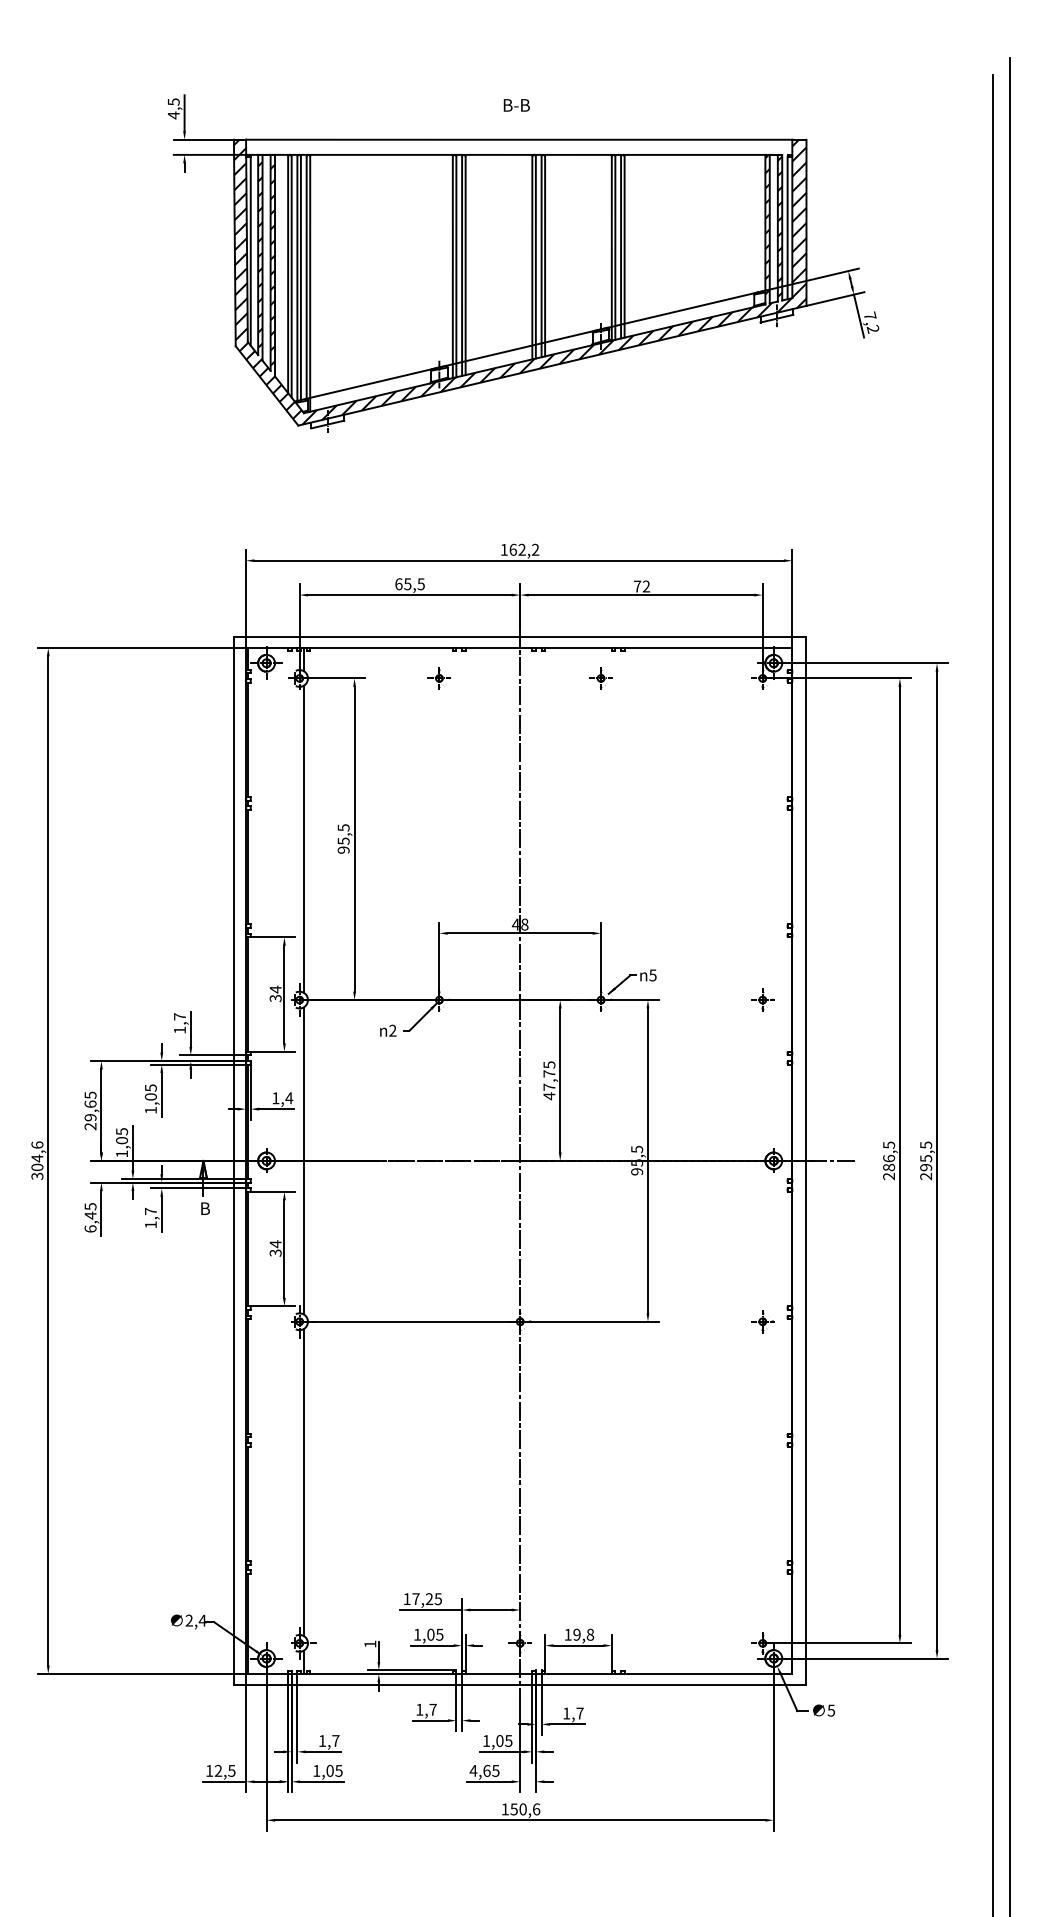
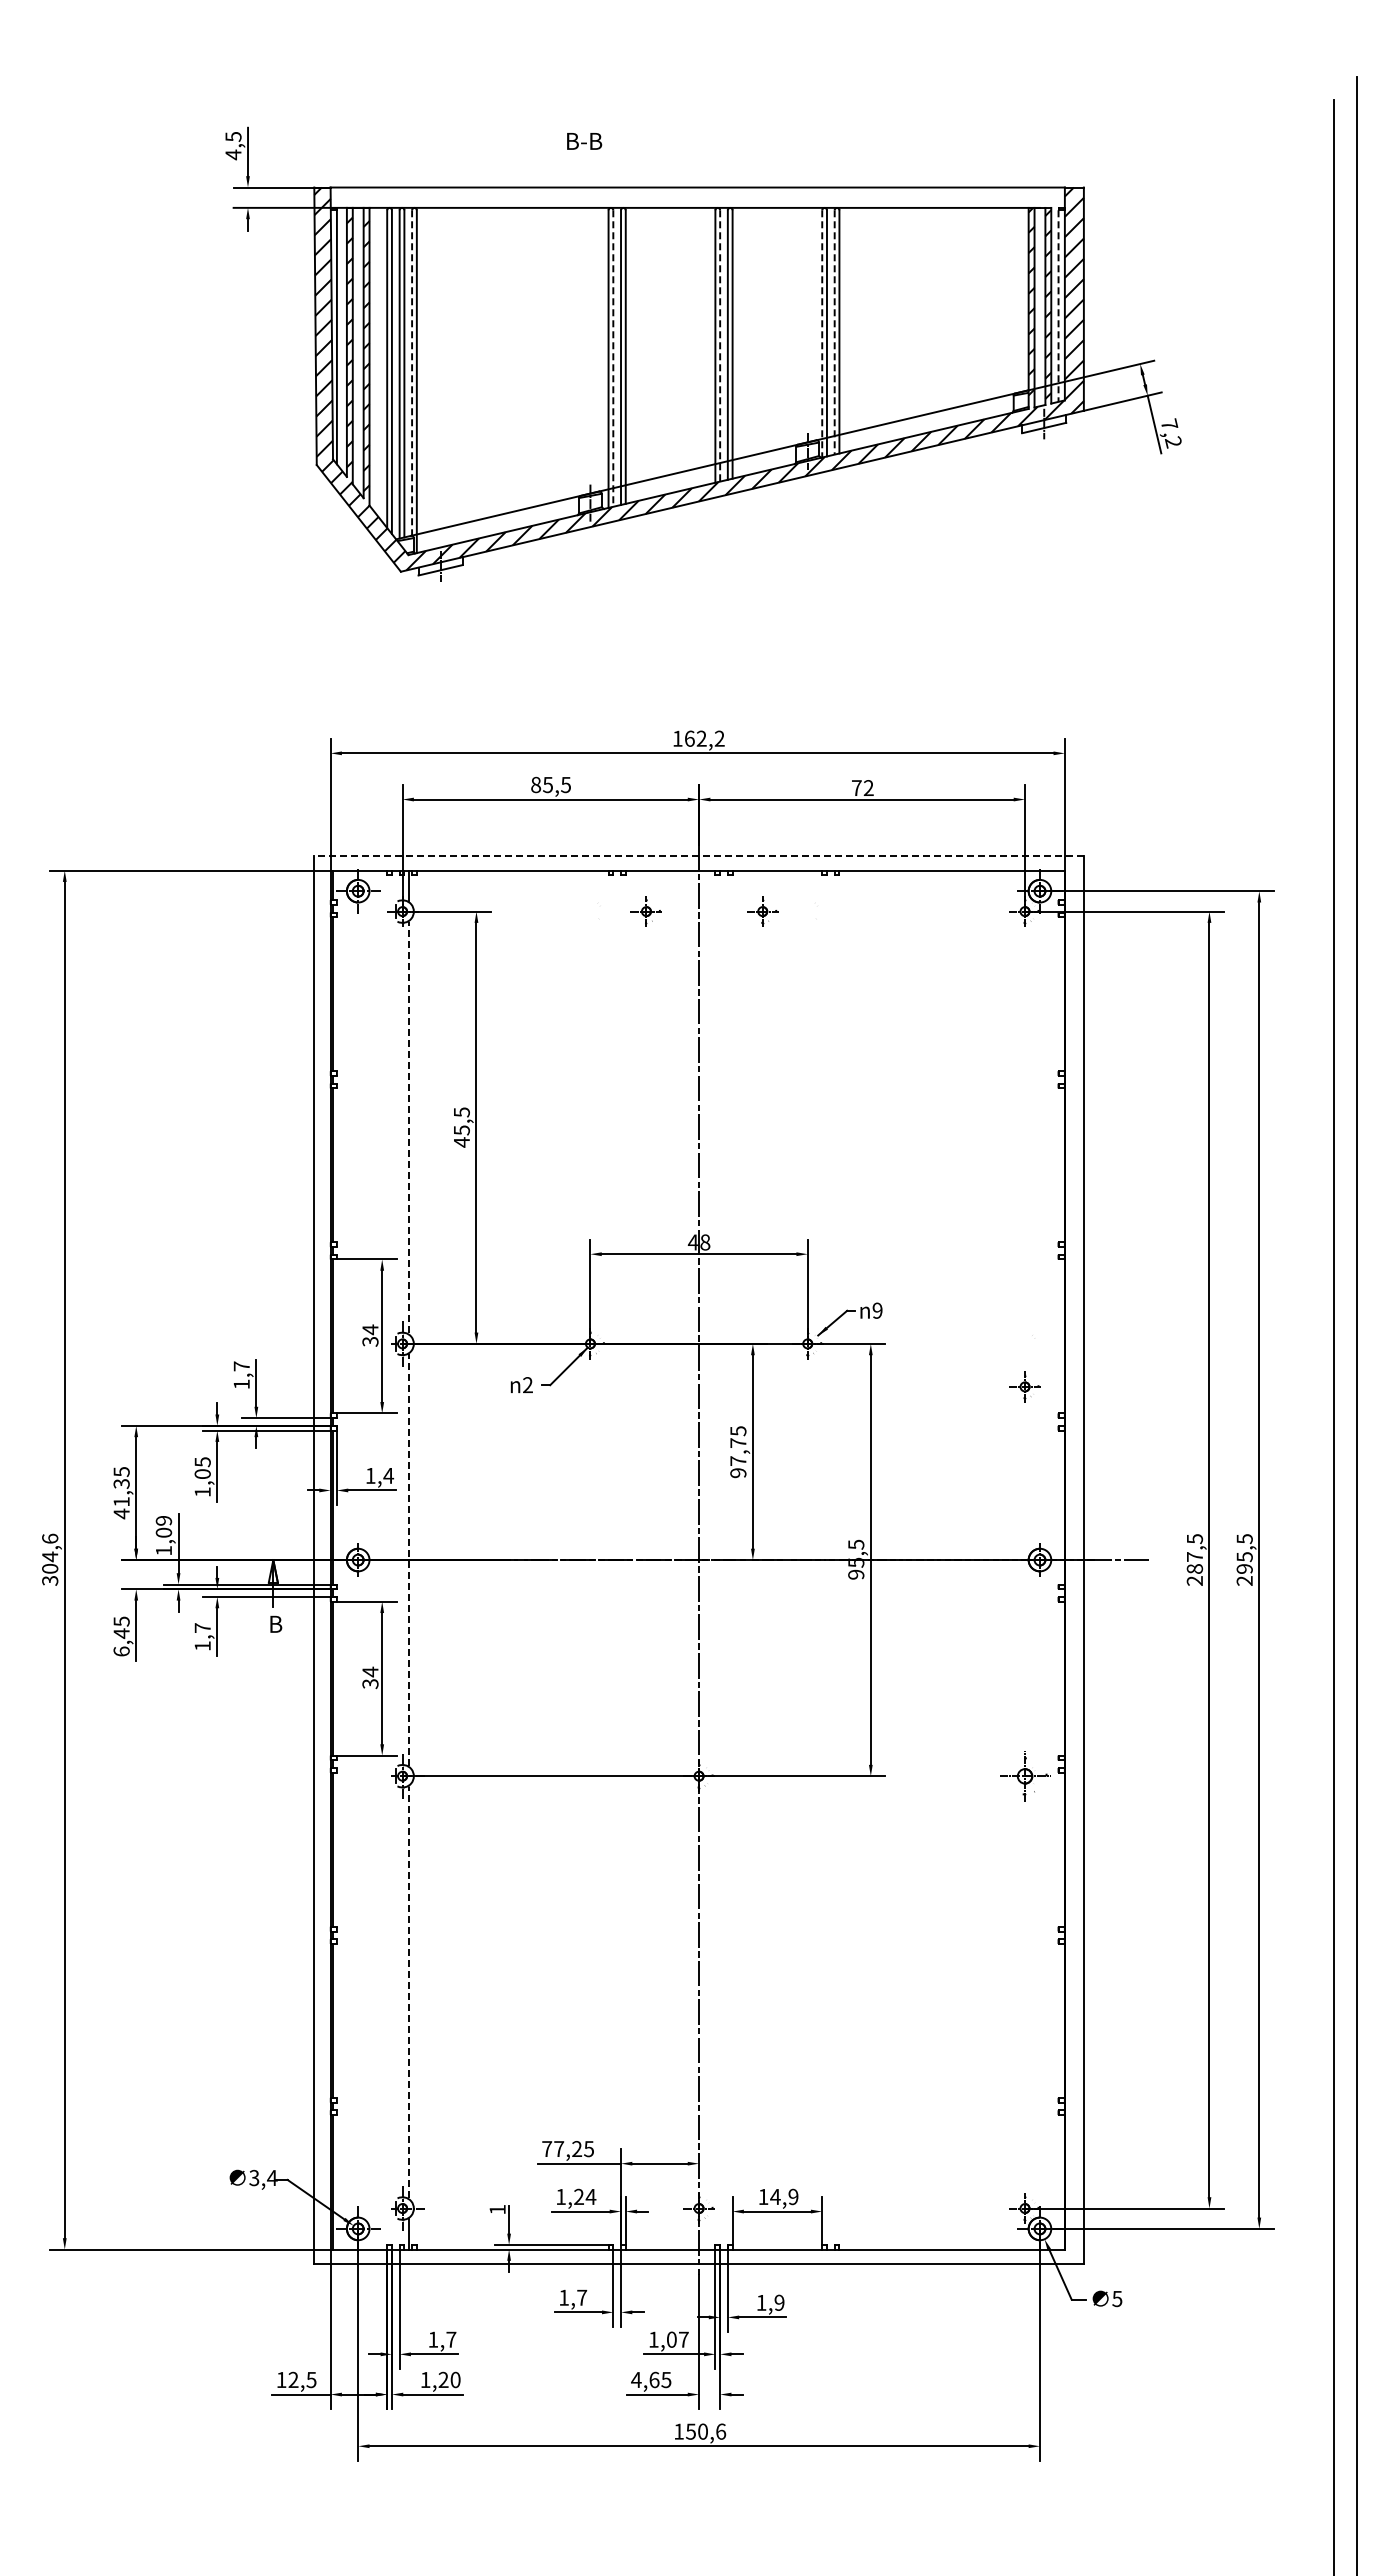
text: (516, 105) -> (584, 141), moved
line: (787, 228) -> (1058, 306), solid -> dashed
line: (620, 247) -> (834, 332), solid -> dashed
line: (612, 248) -> (822, 333), solid -> dashed
line: (536, 257) -> (720, 345), solid -> dashed
line: (456, 267) -> (613, 359), solid -> dashed
line: (306, 278) -> (412, 373), solid -> dashed
text: (399, 583) -> (536, 784), 65,5 -> 85,5
line: (520, 637) -> (699, 856), solid -> dashed
part: (438, 678) -> (645, 911), moved
part: (600, 678) -> (762, 911), moved
line: (303, 839) -> (408, 1127), solid -> dashed
text: (343, 850) -> (461, 1142), 95,5 -> 45,5
text: (652, 975) -> (877, 1310), 5 -> 9
part: (762, 999) -> (1024, 1386), moved
text: (549, 1095) -> (738, 1472), 47,75 -> 97,75
text: (90, 1115) -> (121, 1498), 29,65 -> 41,35
text: (121, 1131) -> (163, 1520), 1,05 -> 1,09
text: (888, 1158) -> (1194, 1556), 286,5 -> 287,5
line: (303, 1161) -> (408, 1560), solid -> dashed
part: (762, 1321) -> (1024, 1775), size x1.6
line: (303, 1482) -> (408, 1992), solid -> dashed
text: (407, 1598) -> (547, 2148), 17,25 -> 77,25
text: (189, 1621) -> (254, 2178), 2,4 -> 3,4
text: (583, 1634) -> (784, 2196), 19,8 -> 14,9
text: (435, 1635) -> (585, 2197), 1,05 -> 1,24
text: (580, 1713) -> (779, 2302), 1,7 -> 1,9
text: (508, 1740) -> (683, 2339), 1,05 -> 1,07
text: (334, 1770) -> (449, 2379), 1,05 -> 1,20

